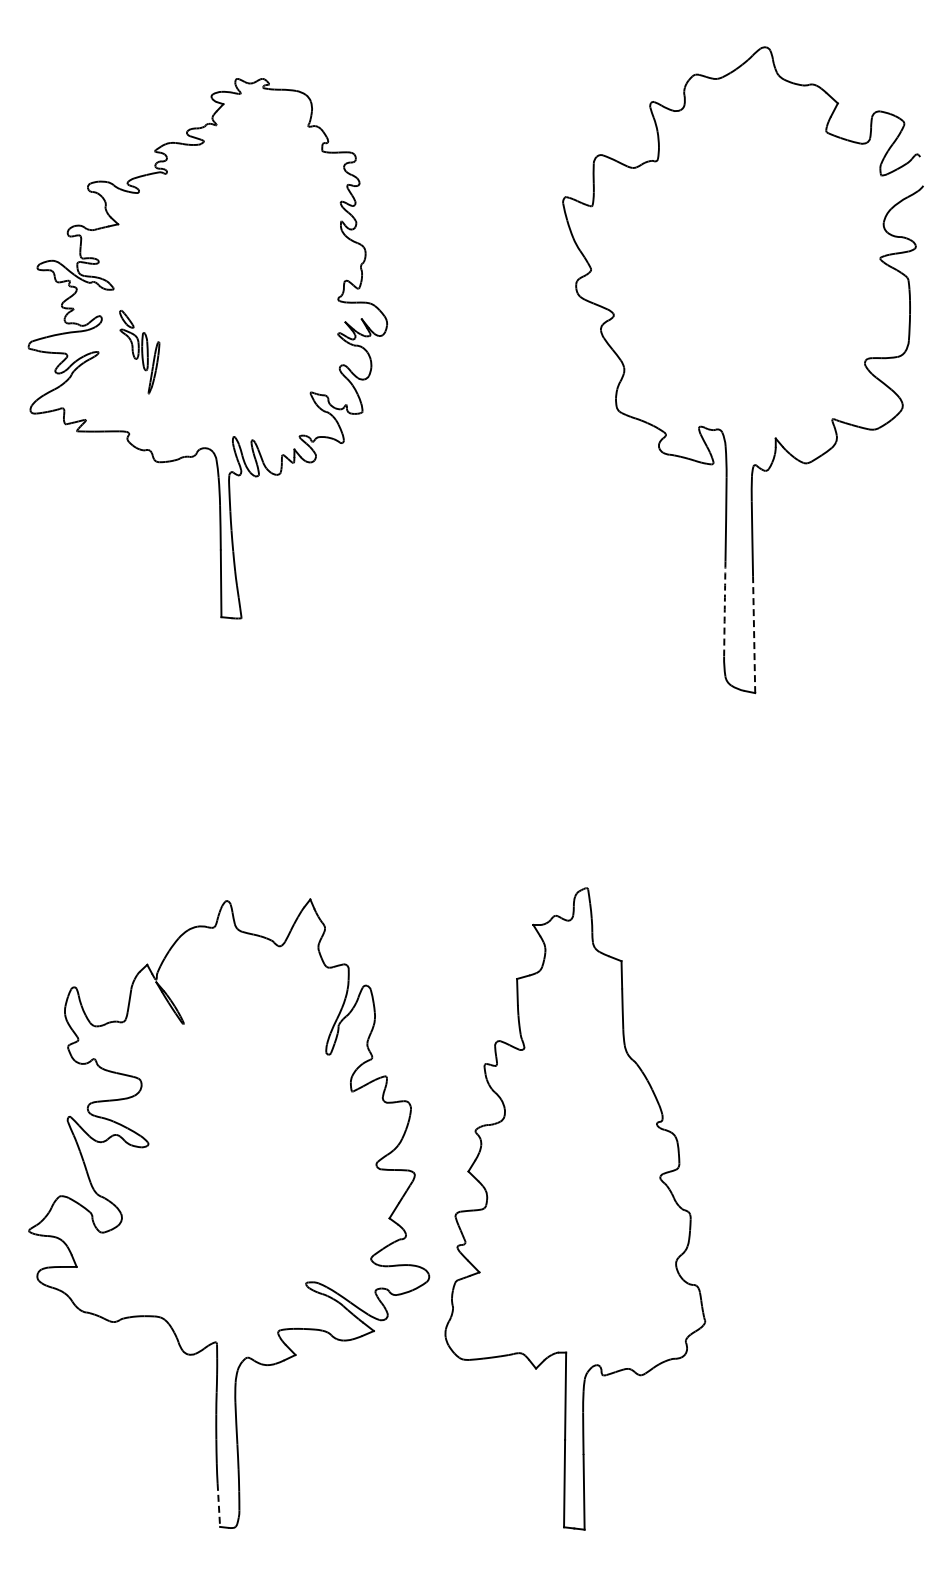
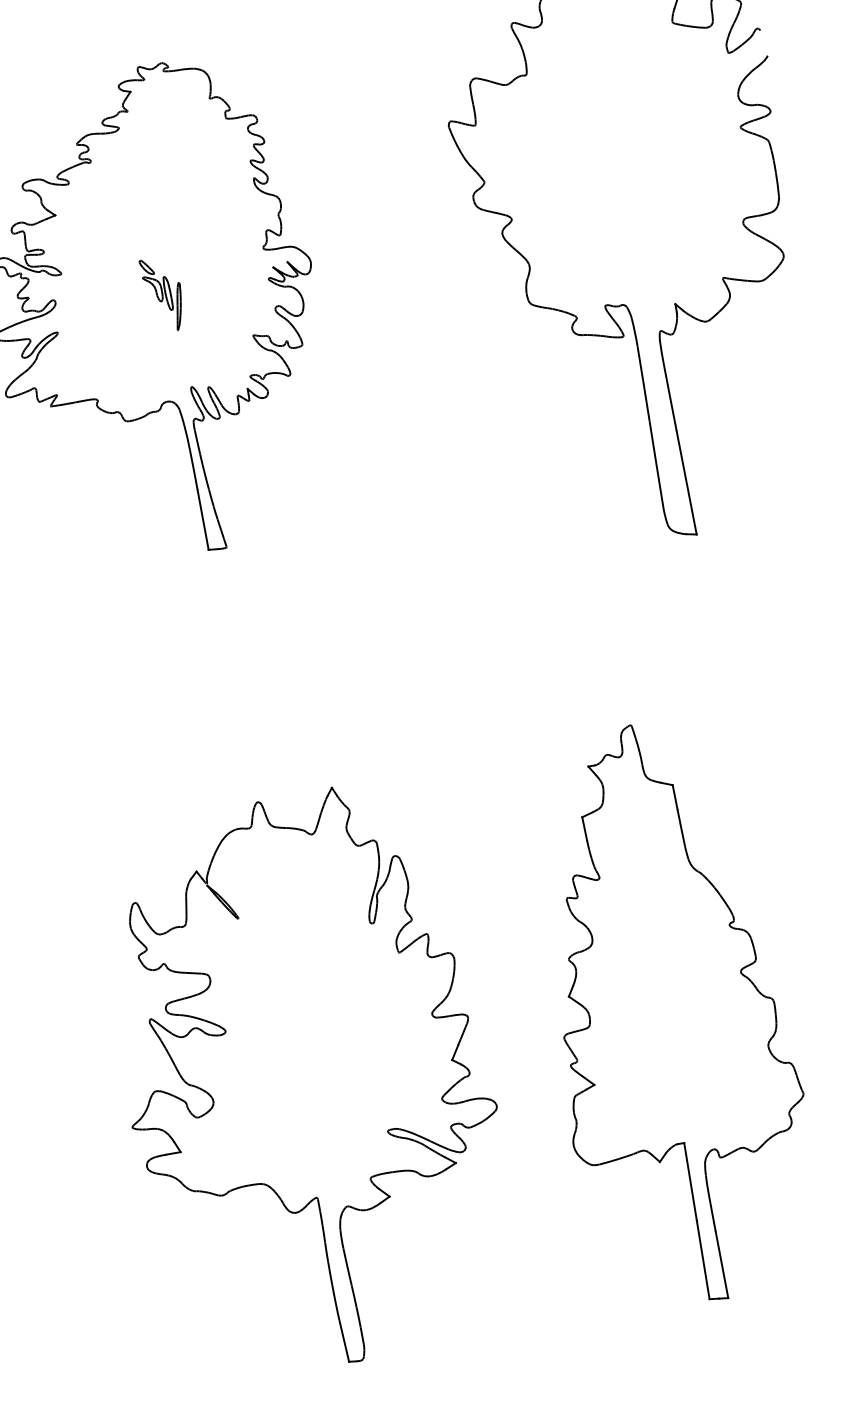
part: (139, 352) -> (163, 295), moved
arc: (724, 609) -> (656, 464), dashed -> solid
line: (754, 634) -> (686, 482), dashed -> solid
part: (575, 1208) -> (670, 1012), moved
line: (218, 1505) -> (344, 1342), dashed -> solid

